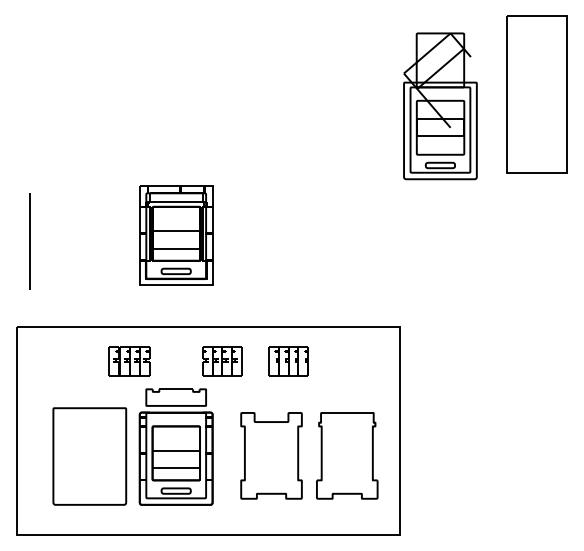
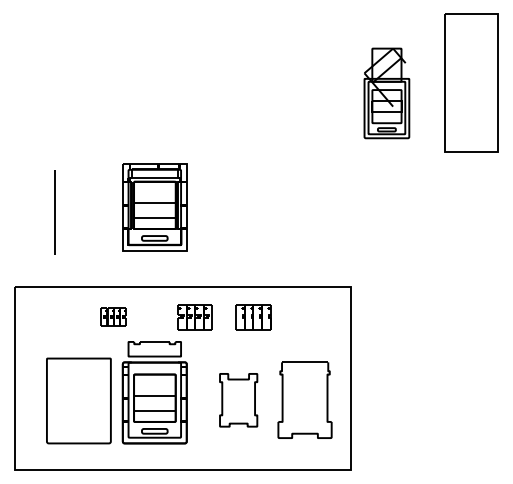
part: (440, 106) -> (386, 93), size x0.7
line: (28, 241) -> (54, 212), moved
part: (129, 361) -> (113, 317), size x0.7
part: (271, 454) -> (238, 399), size x0.7

